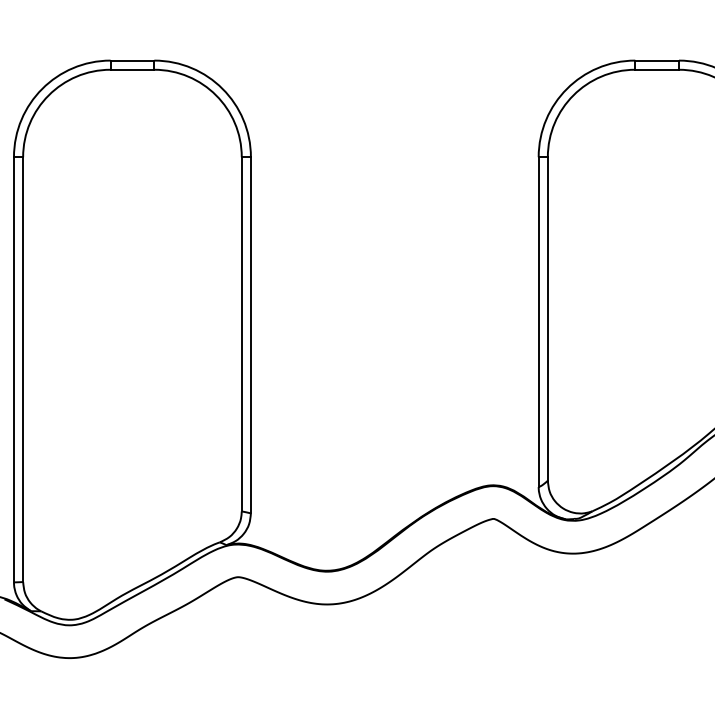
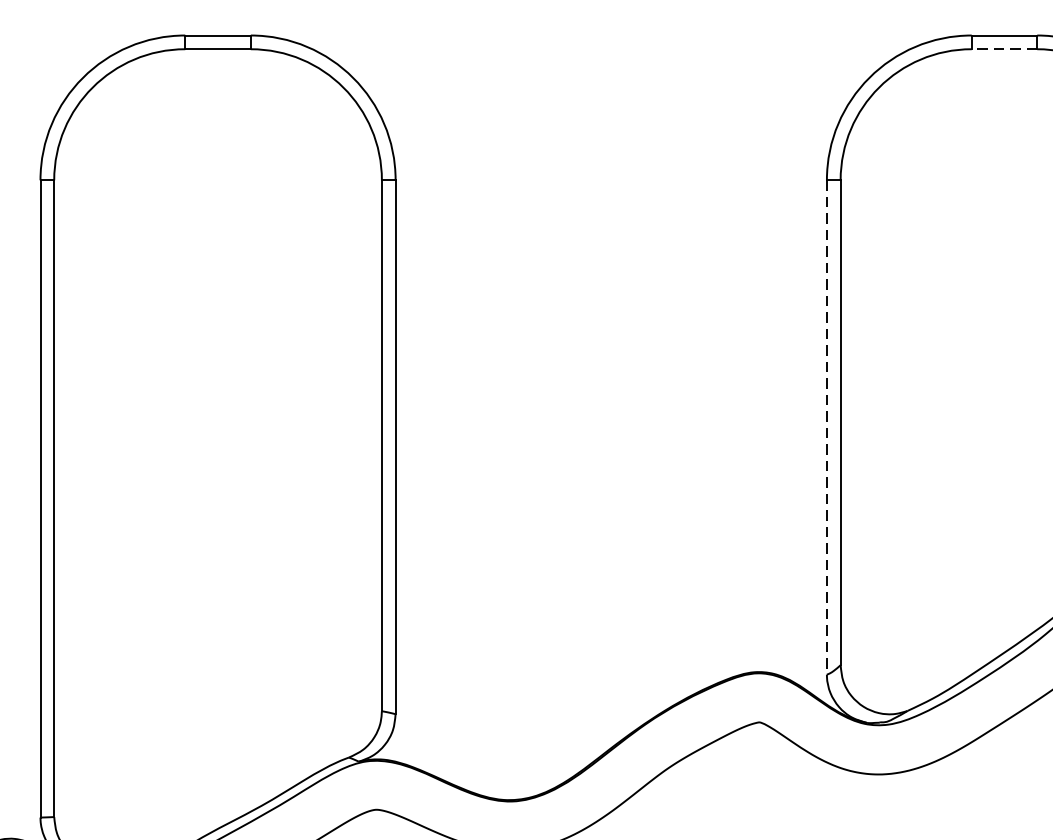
line: (657, 69) -> (1004, 48), solid -> dashed
line: (538, 322) -> (826, 428), solid -> dashed

